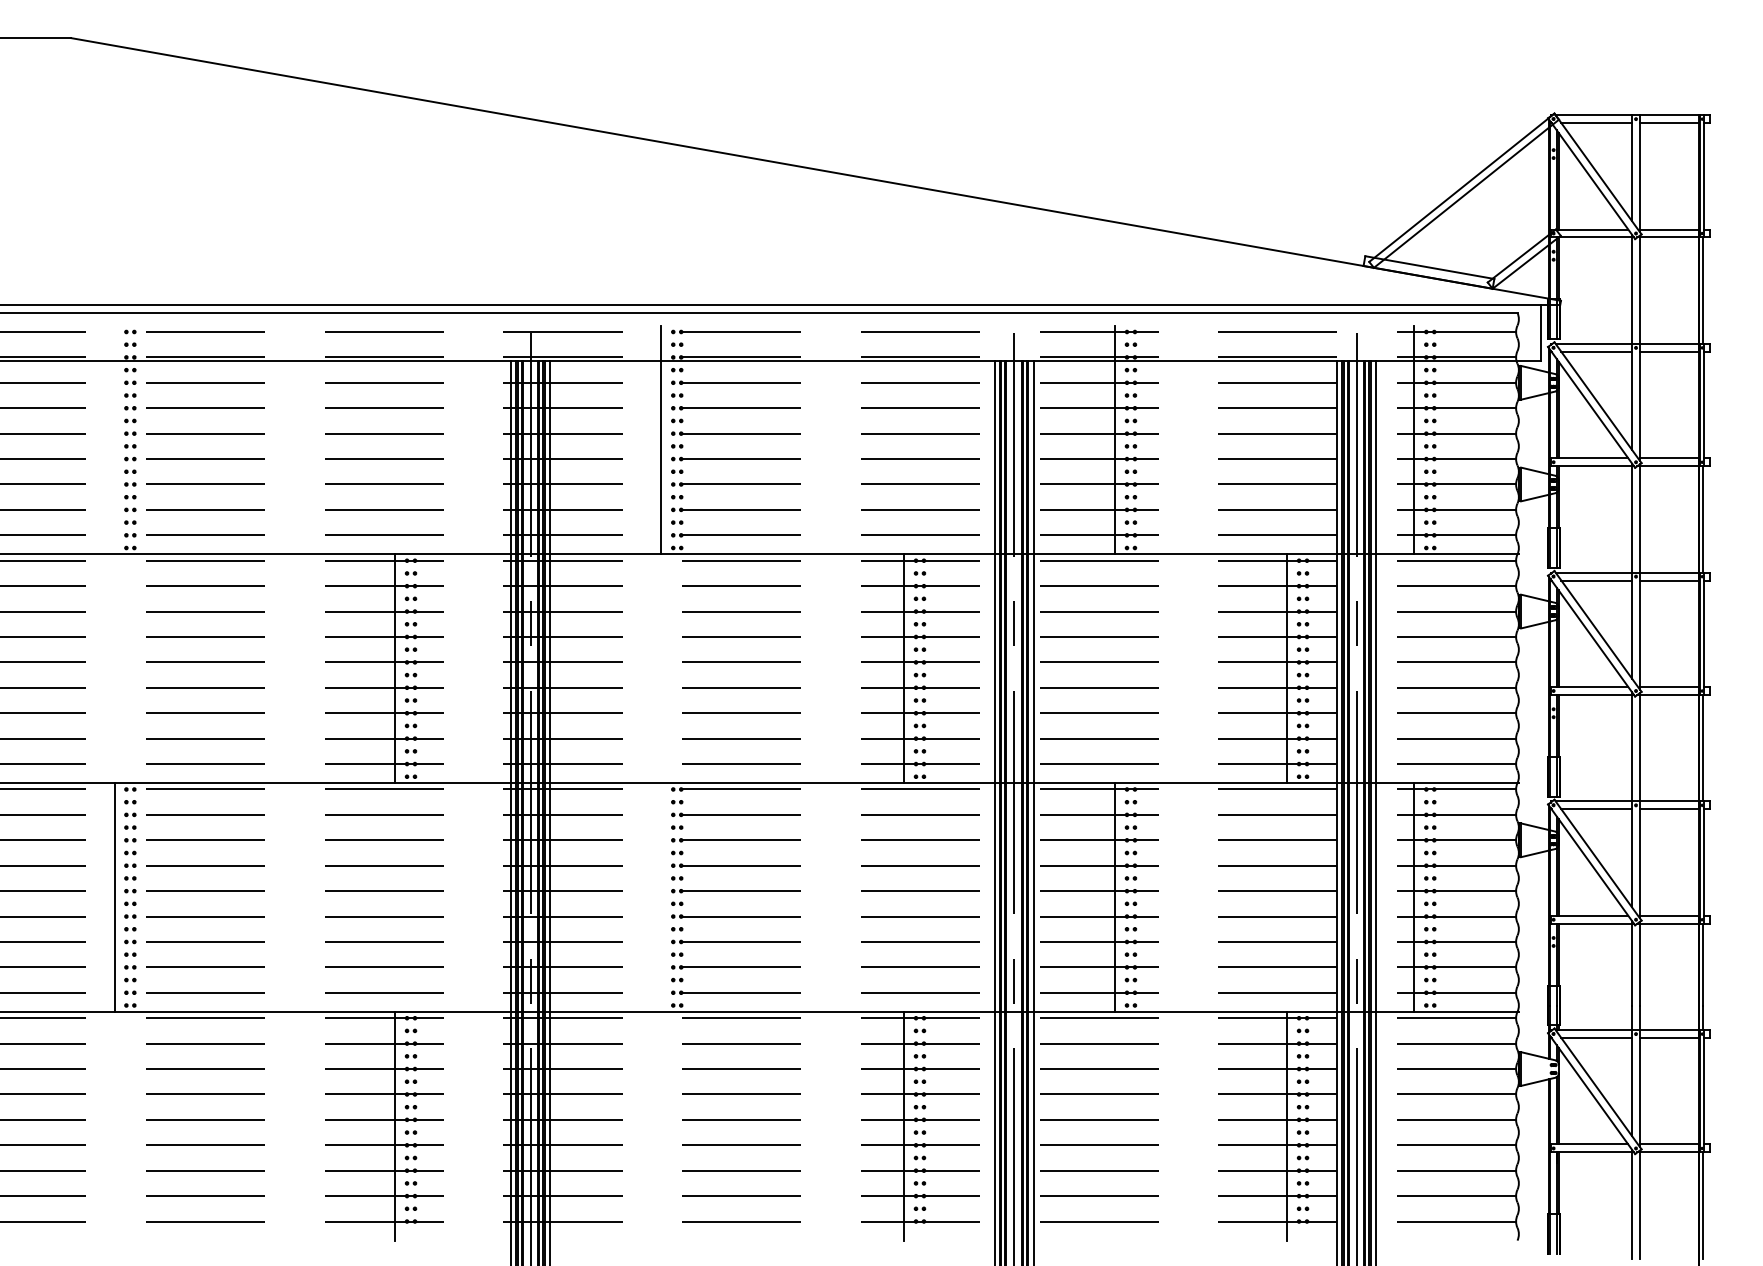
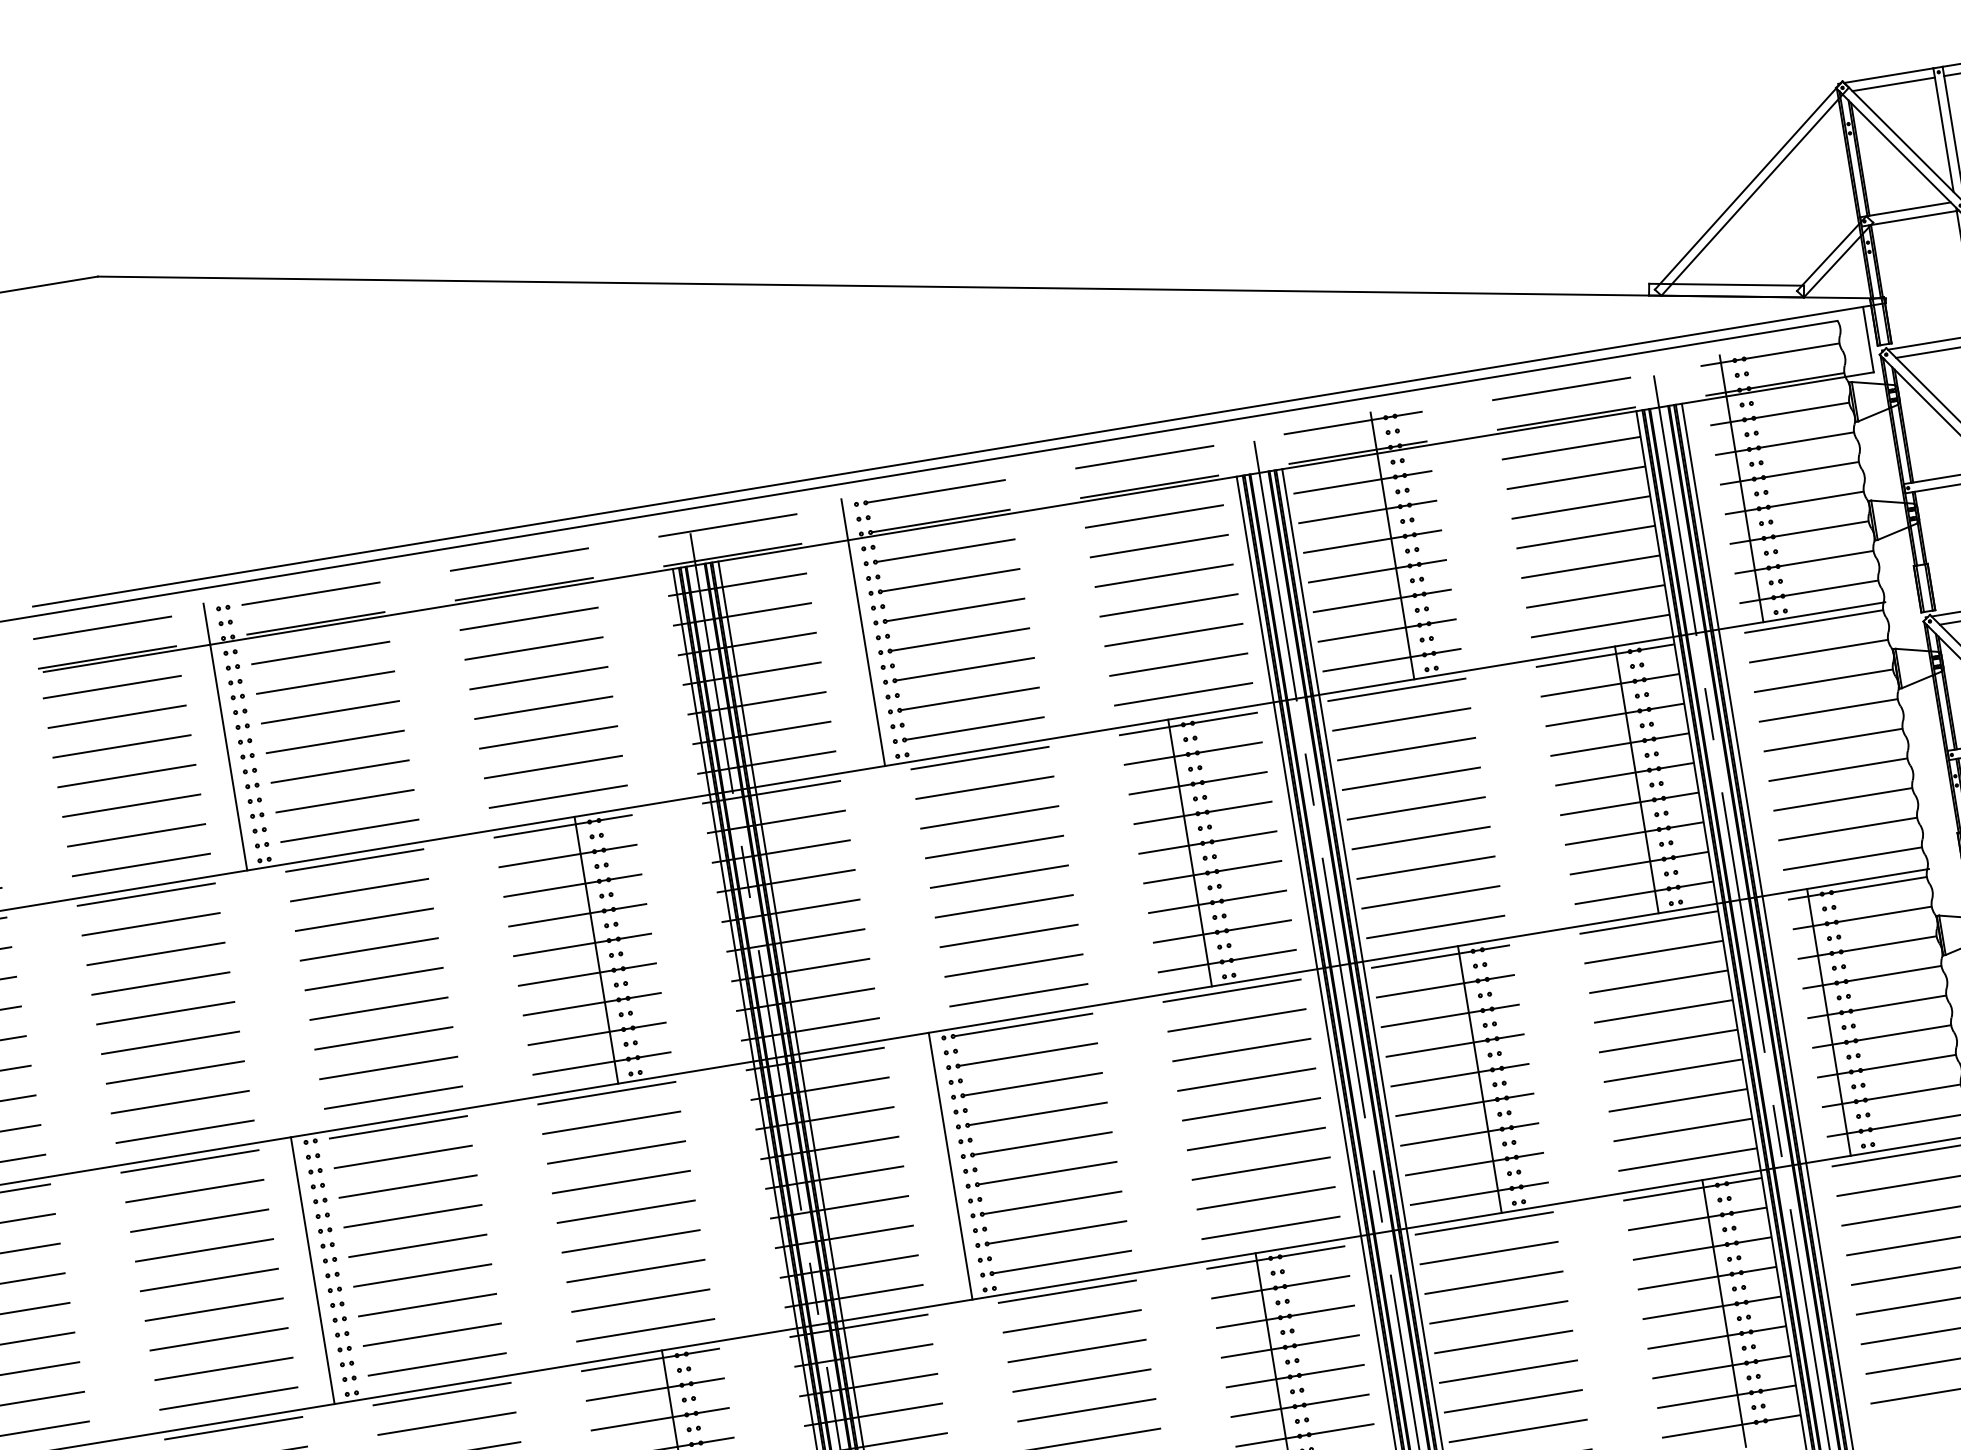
line: (114, 439) -> (225, 736), added
line: (661, 897) -> (950, 1166), added

